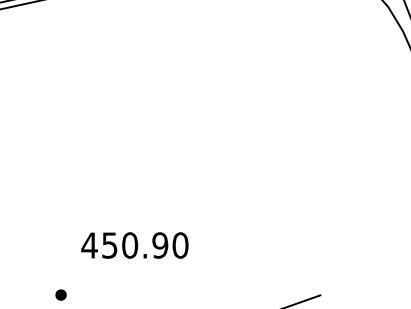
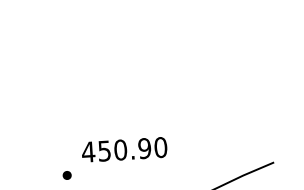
text: (134, 245) -> (124, 149), moved

